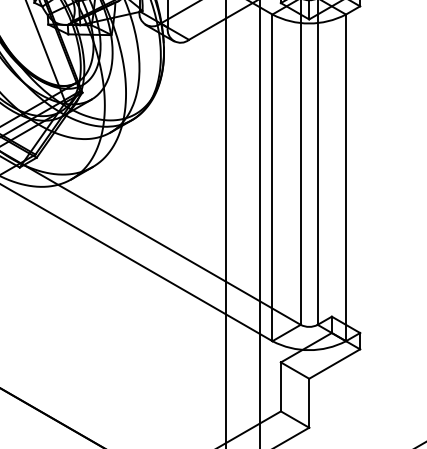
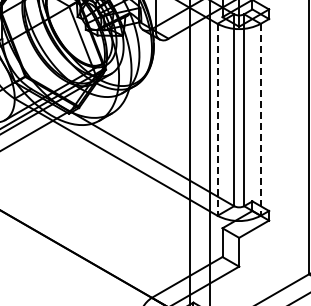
line: (272, 177) -> (217, 119), solid -> dashed
line: (345, 177) -> (260, 119), solid -> dashed

